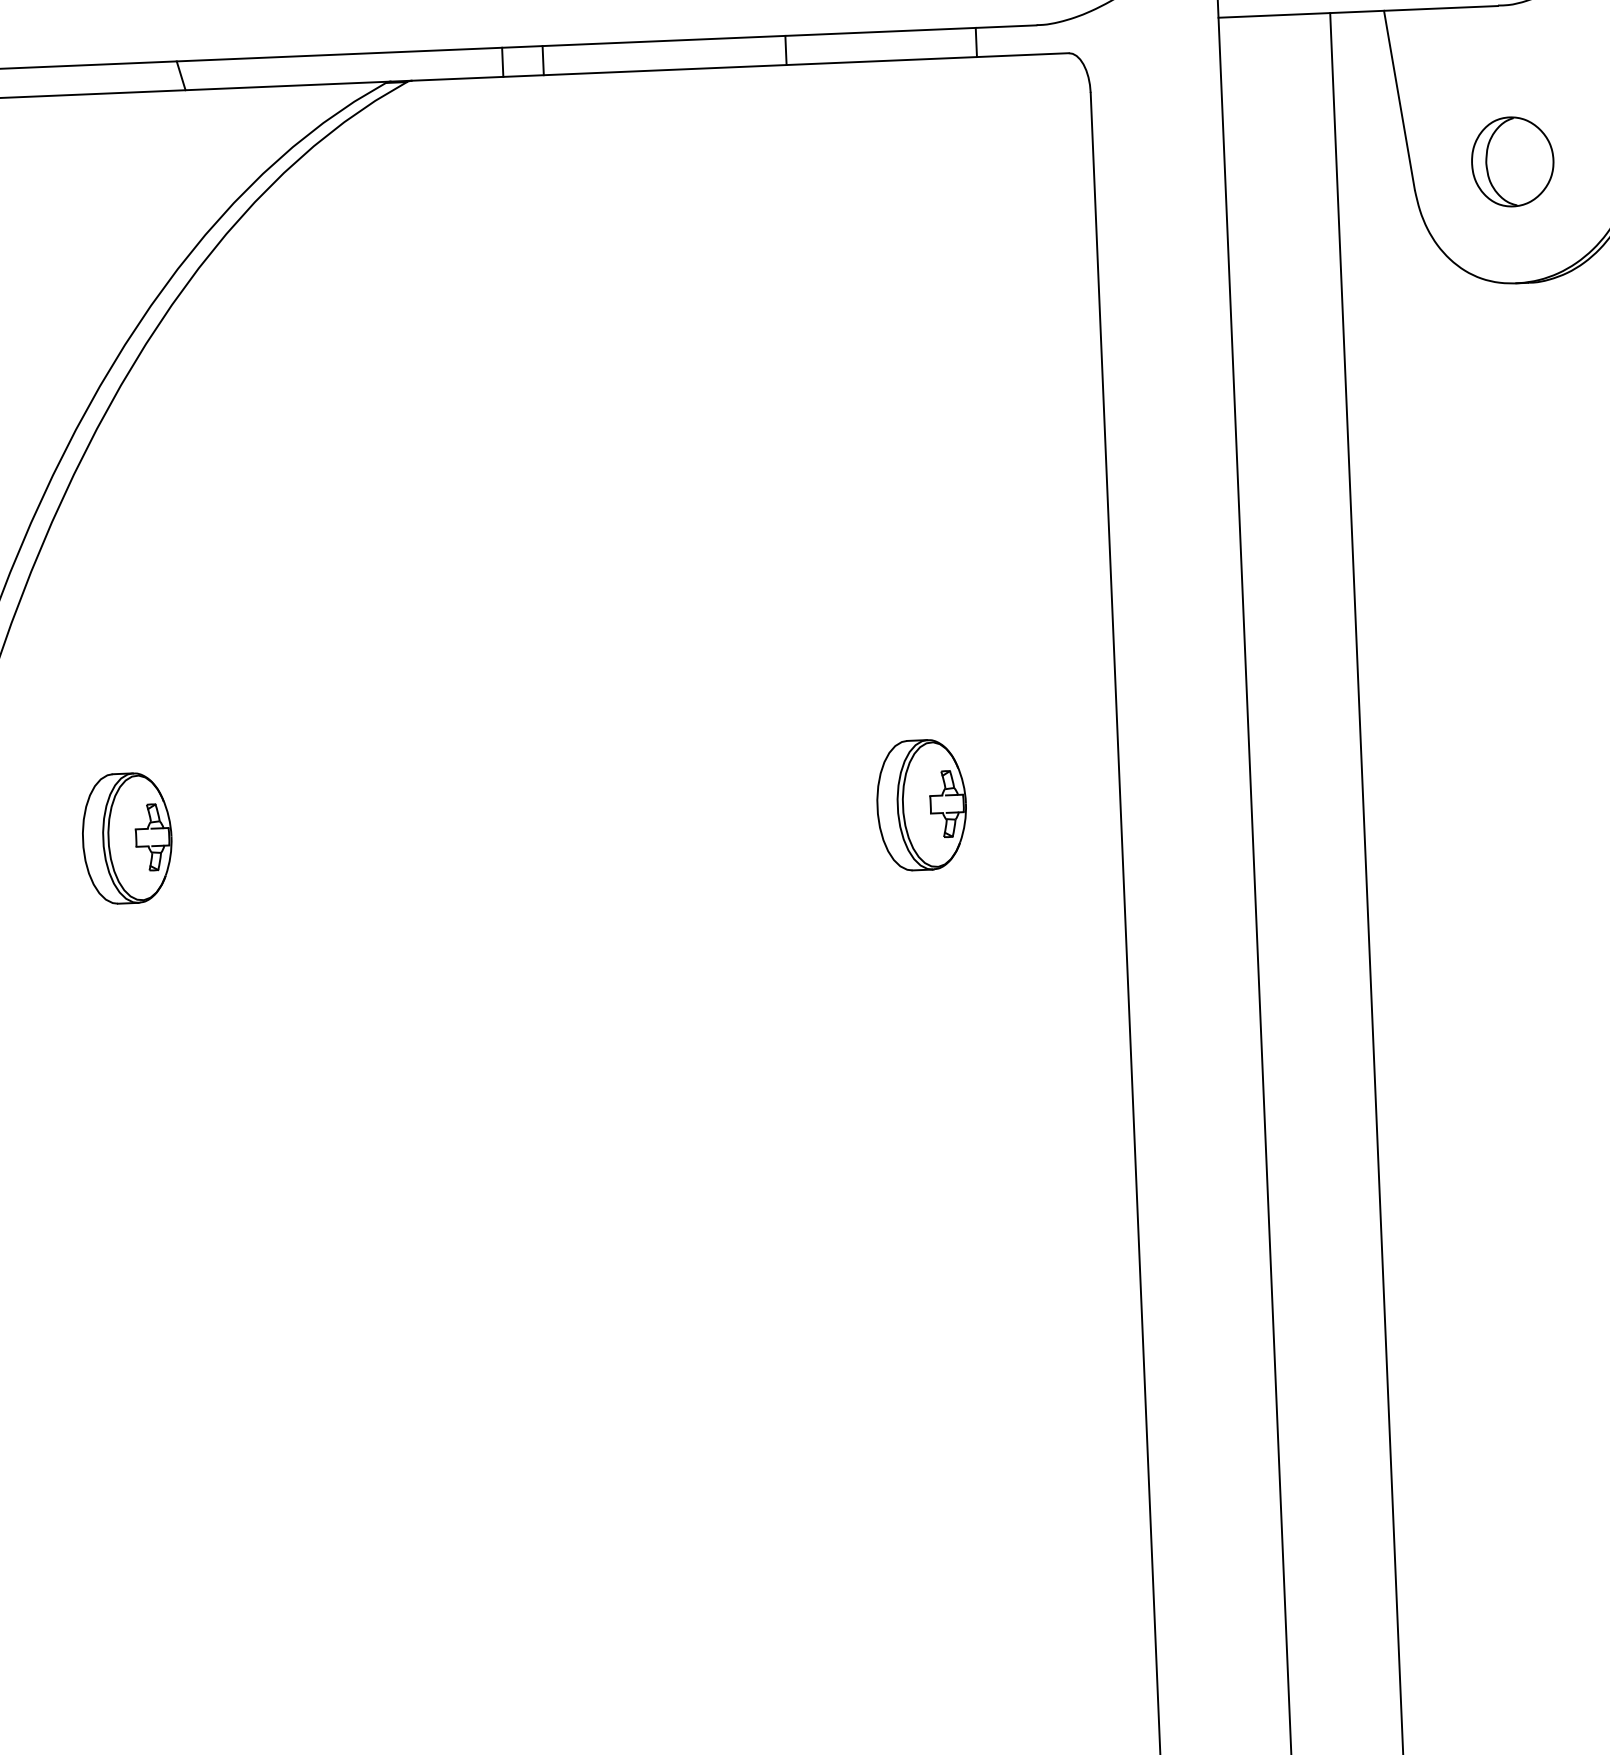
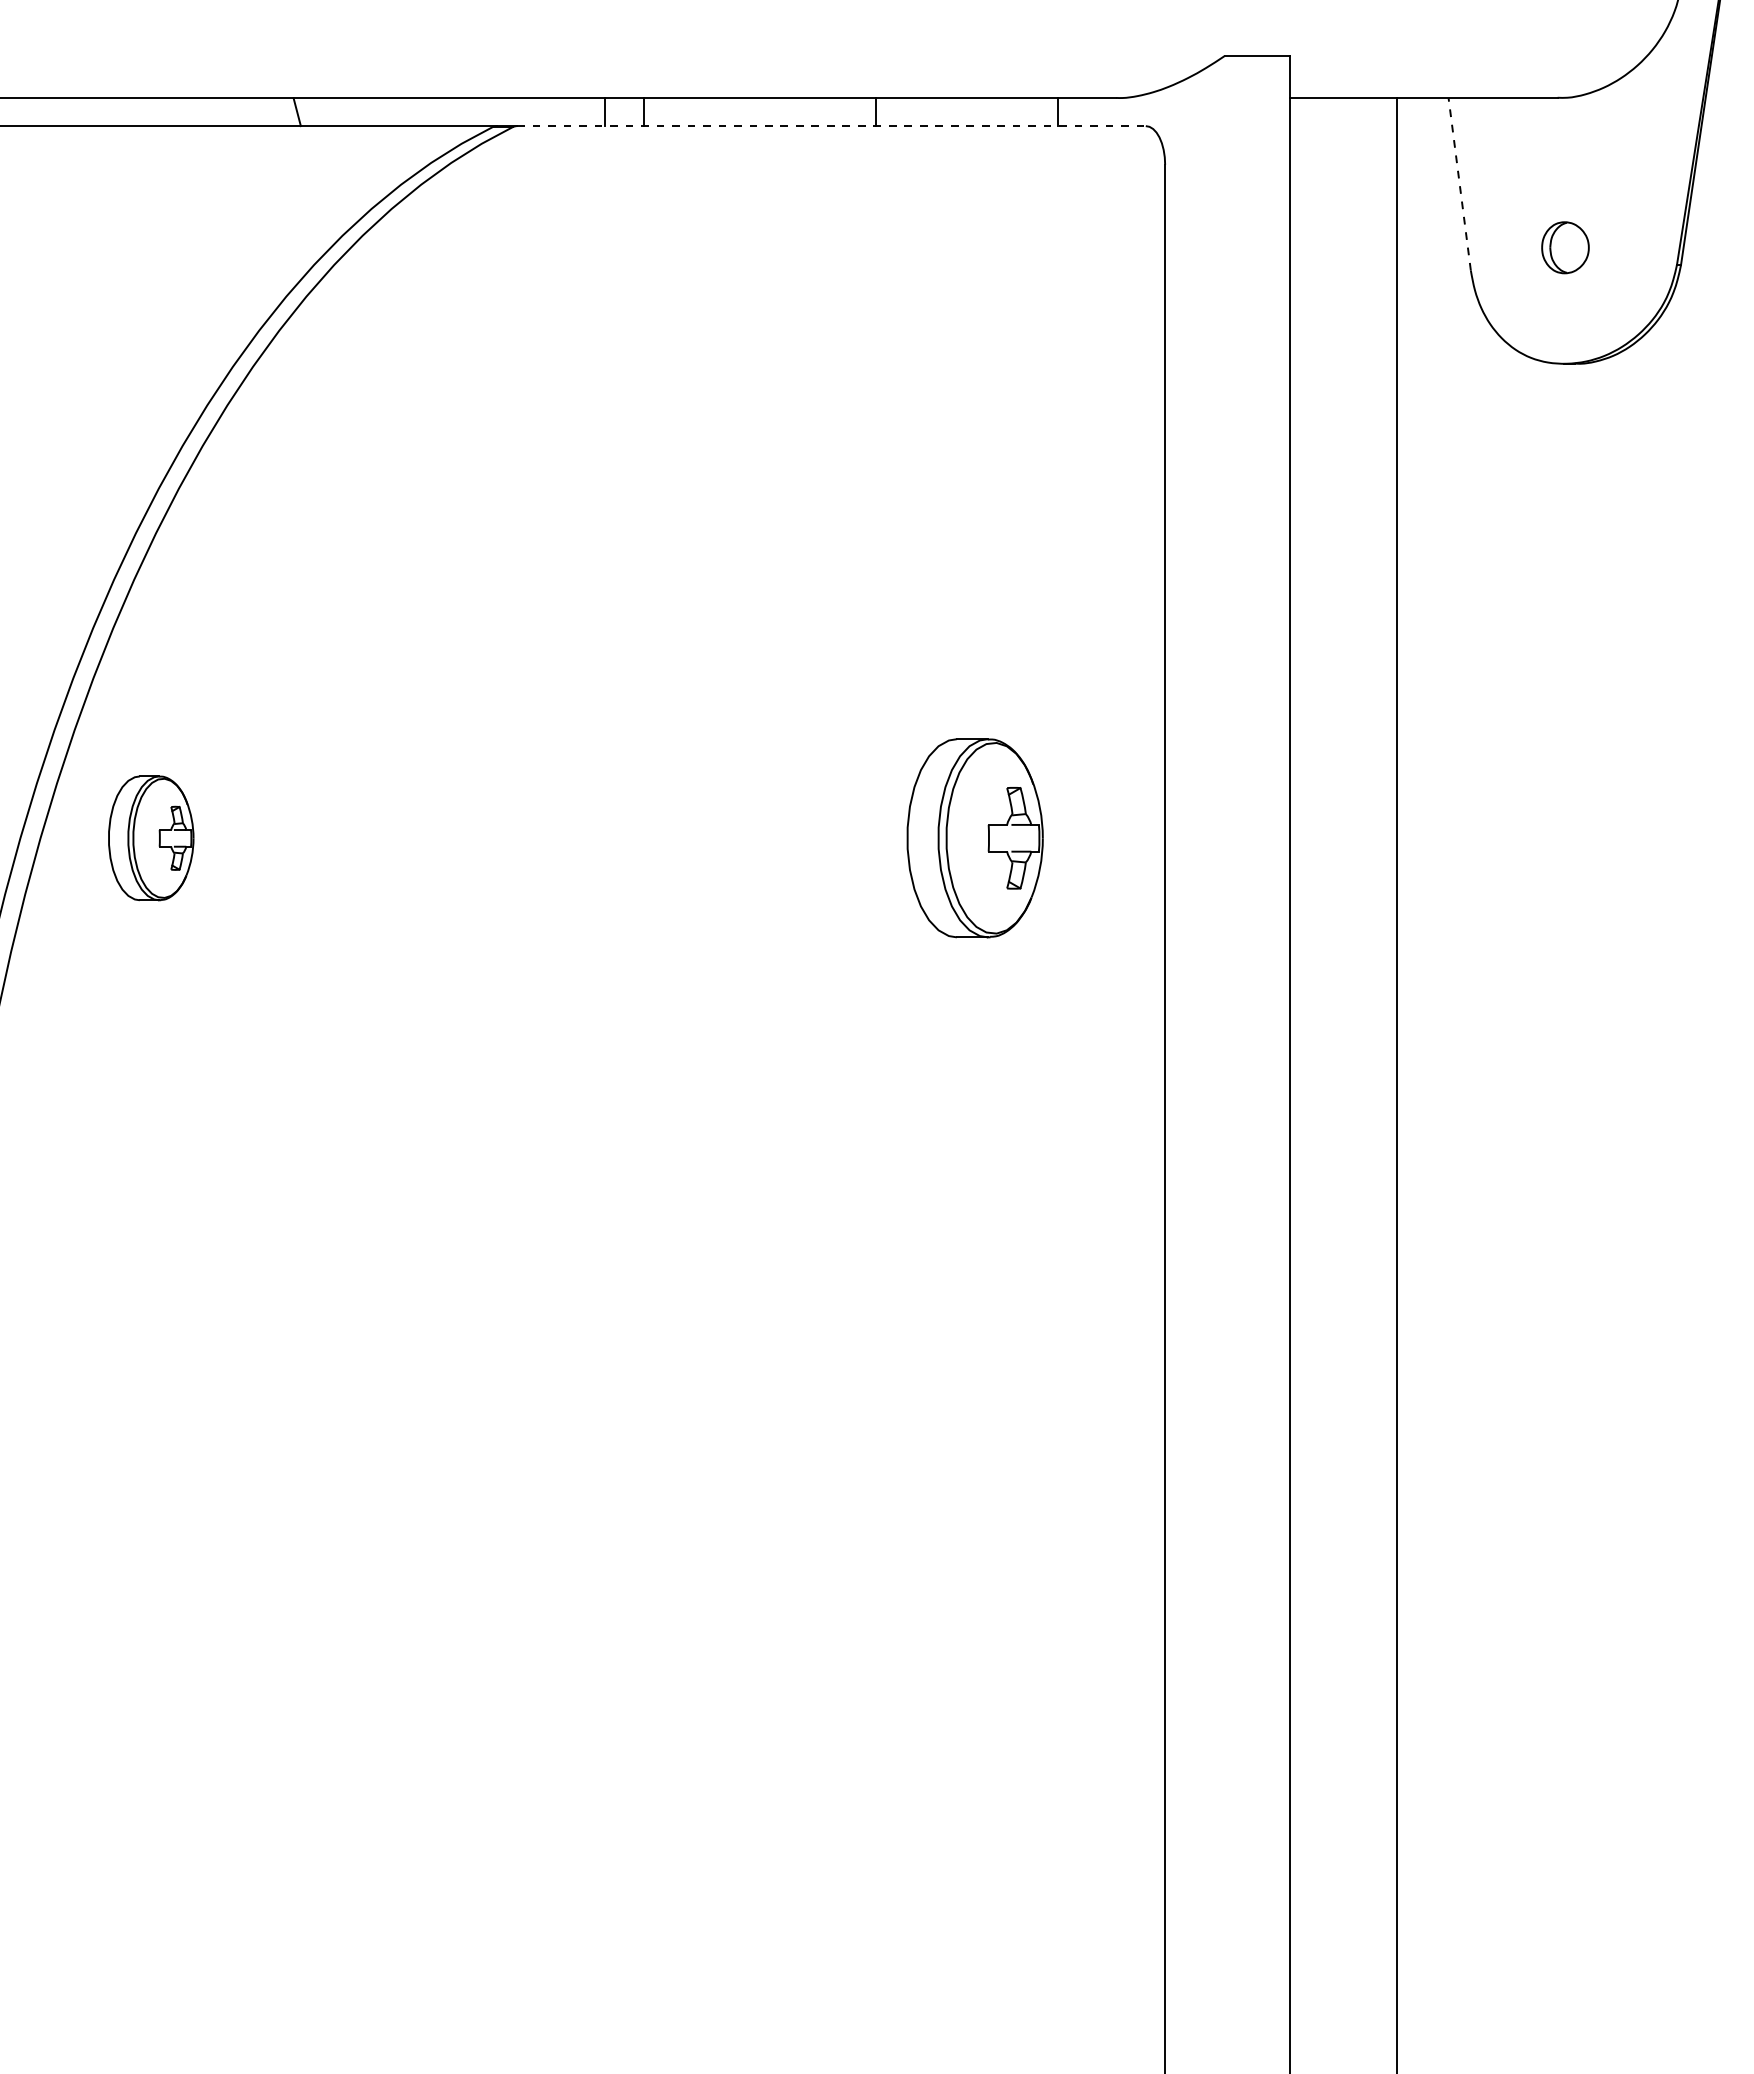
line: (741, 67) -> (832, 126), solid -> dashed
line: (1399, 100) -> (1459, 184), solid -> dashed
part: (1512, 161) -> (1565, 247), size x0.6
part: (921, 805) -> (975, 838), size x1.6
part: (127, 838) -> (151, 838), moved

